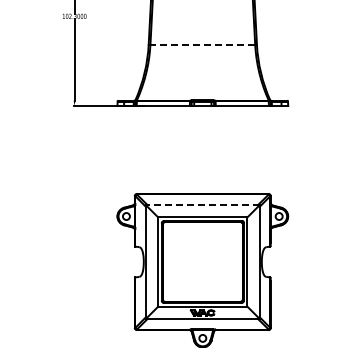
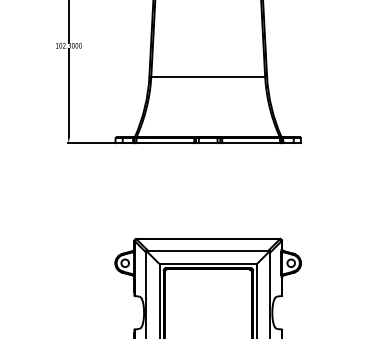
line: (202, 44) -> (207, 76), dashed -> solid
line: (202, 205) -> (207, 251), dashed -> solid

